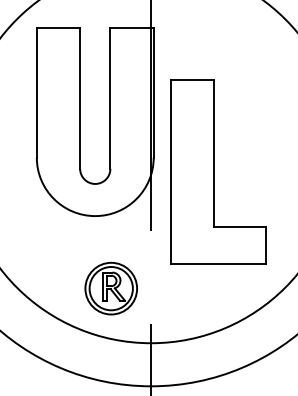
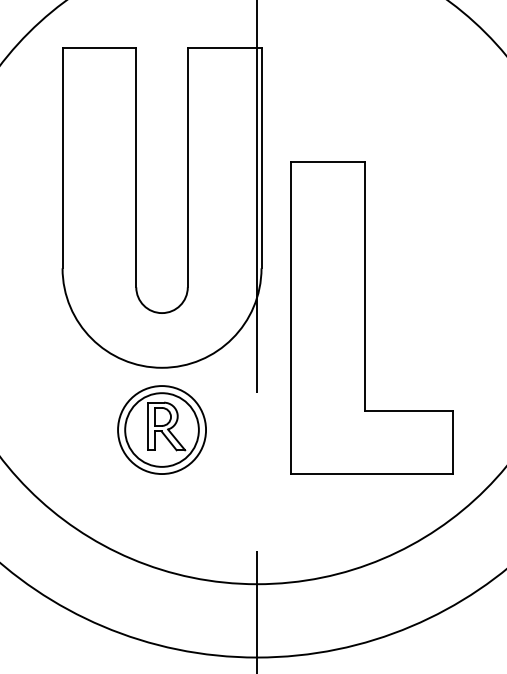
part: (218, 171) -> (371, 317), moved
part: (110, 288) -> (160, 429), moved

